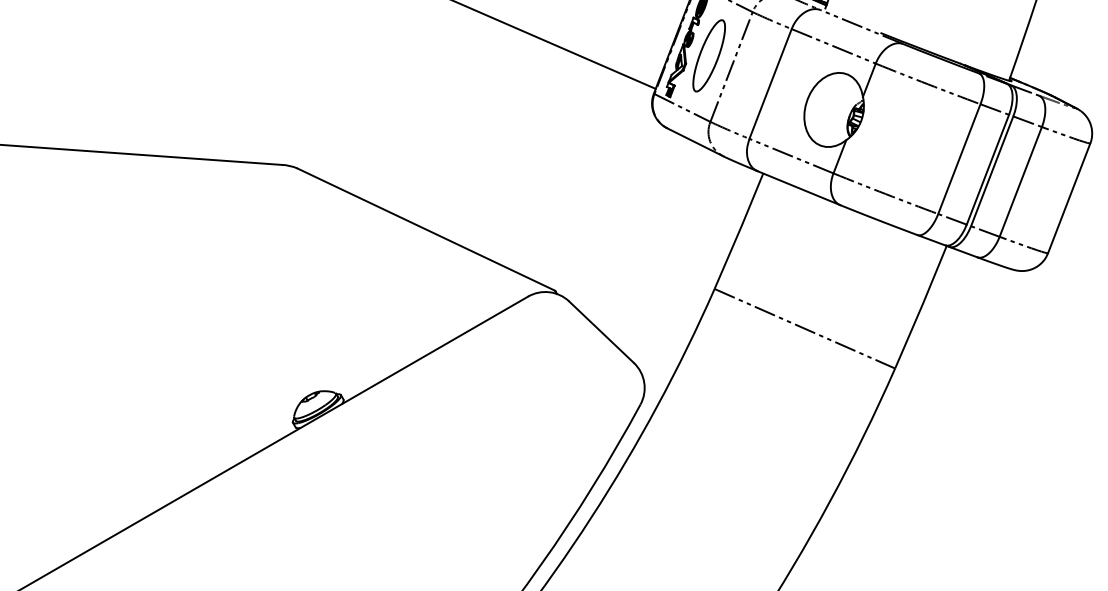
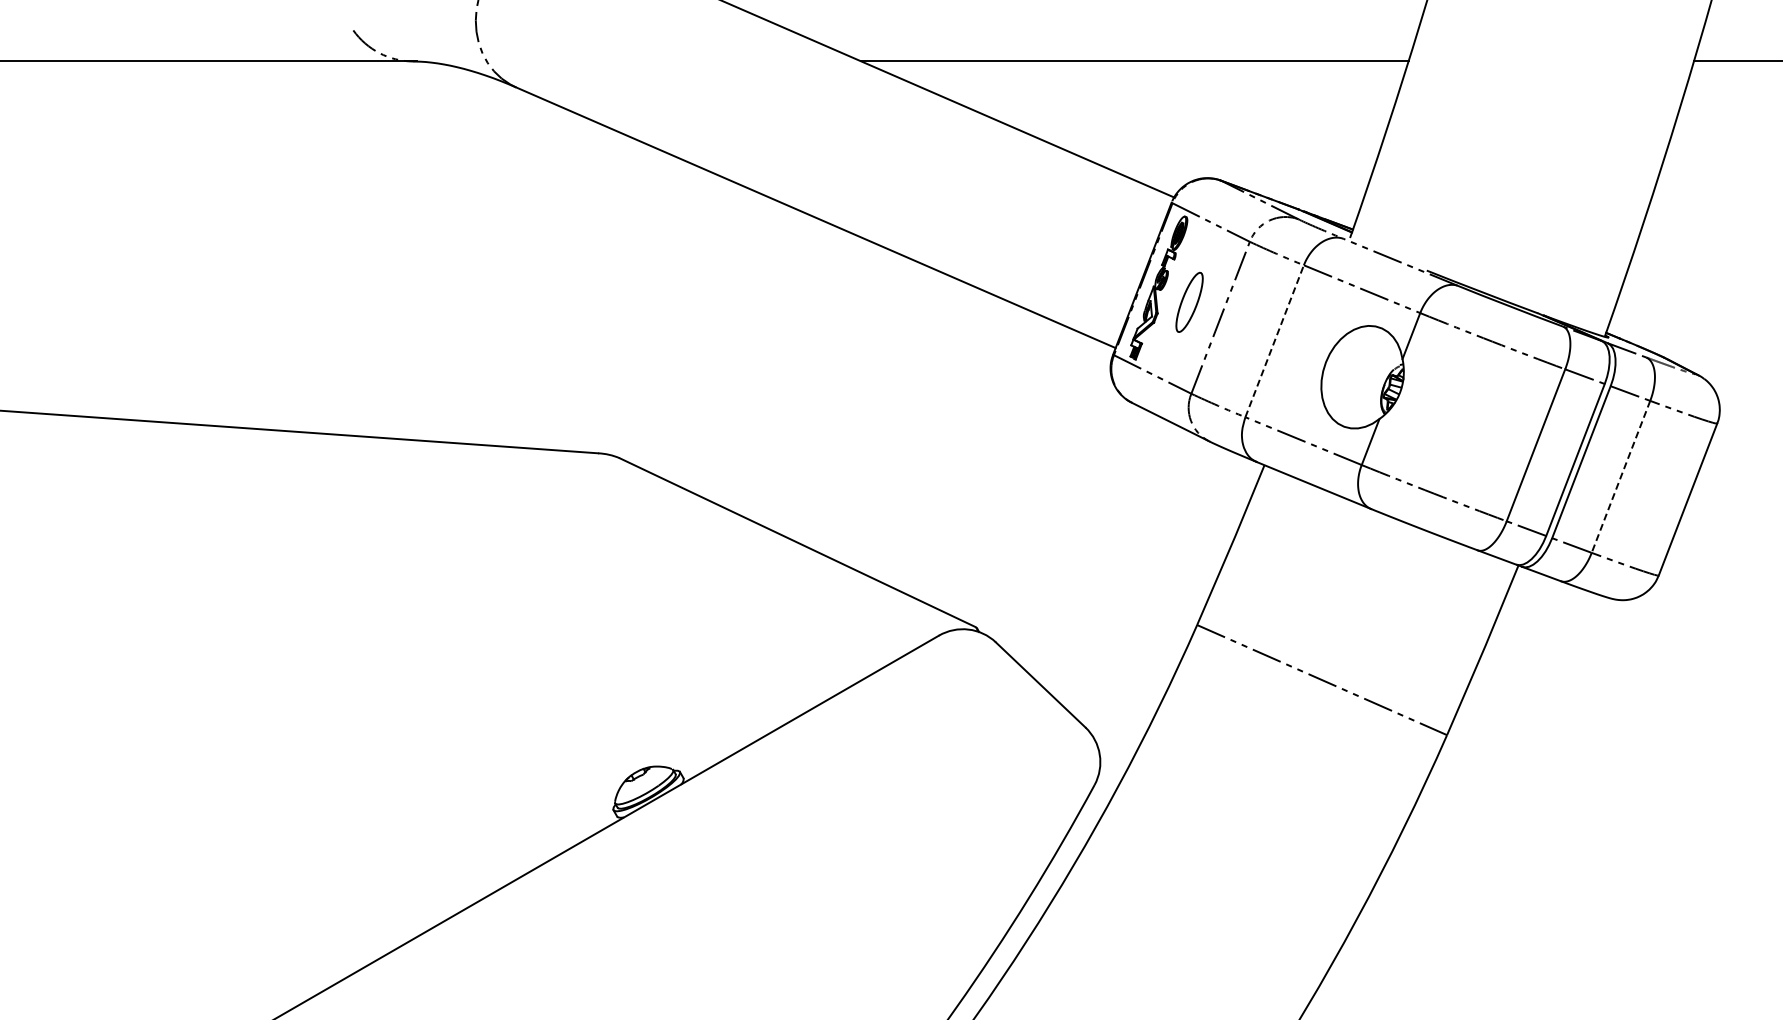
part: (709, 55) -> (1189, 302), size x0.6
line: (770, 83) -> (1274, 340), solid -> dashed
line: (1020, 182) -> (1620, 477), solid -> dashed

